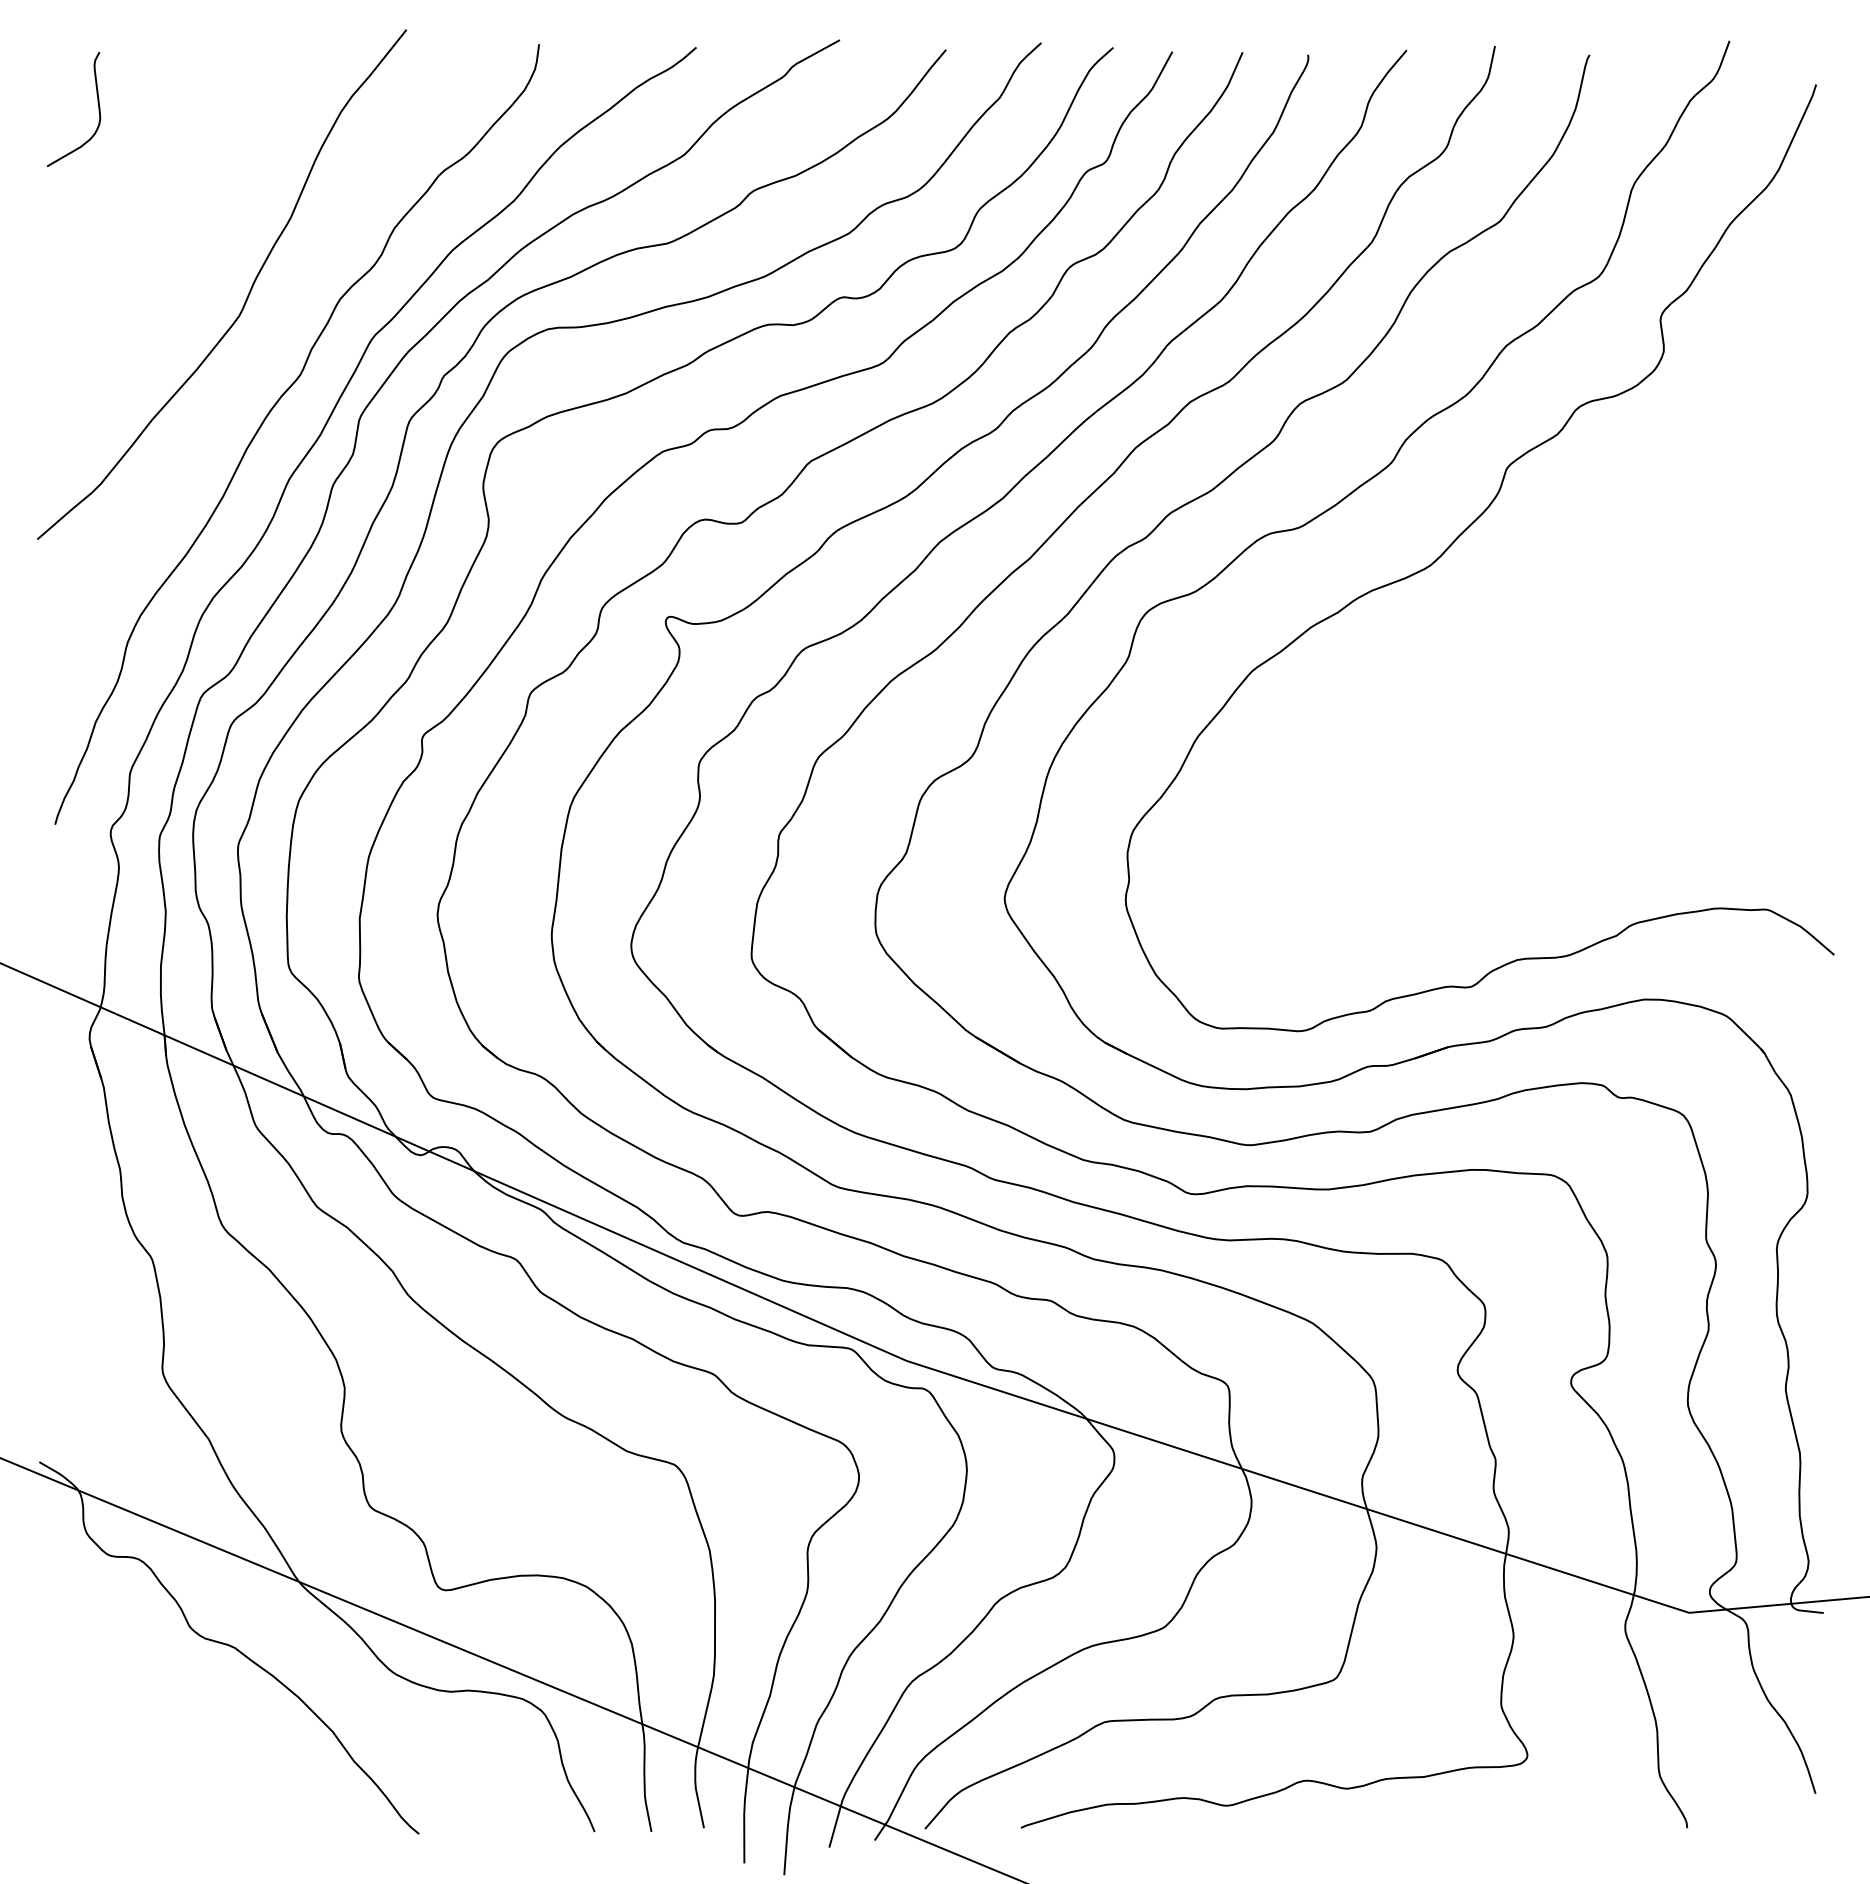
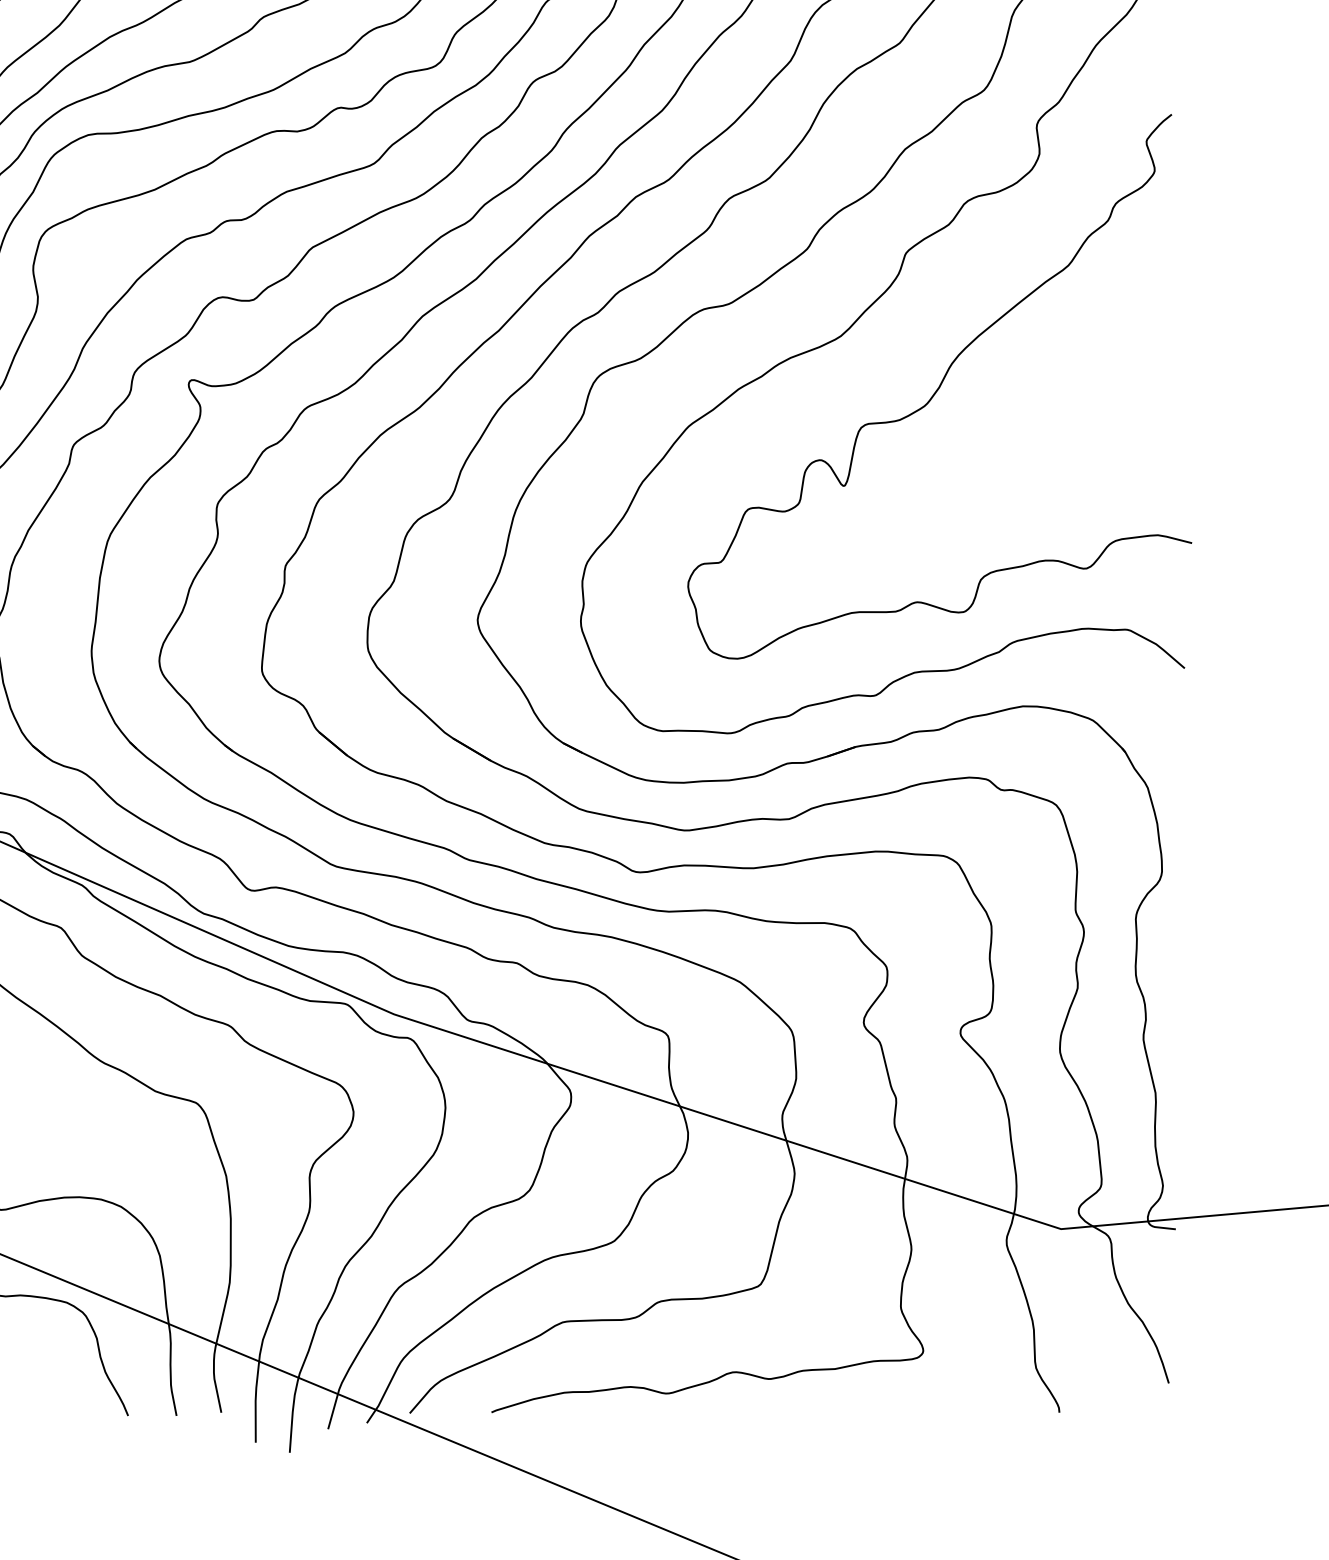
curve: (1546, 624) -> (939, 386), added

